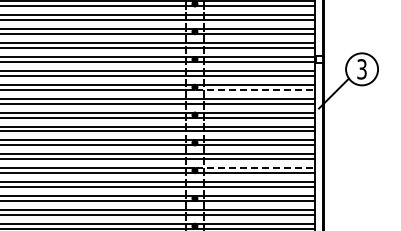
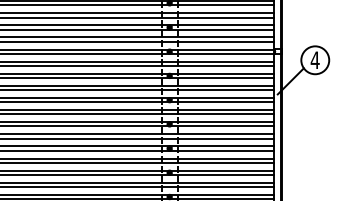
text: (361, 69) -> (314, 60), 3 -> 4
line: (255, 89) -> (222, 77), dashed -> solid
line: (255, 168) -> (222, 146), dashed -> solid

